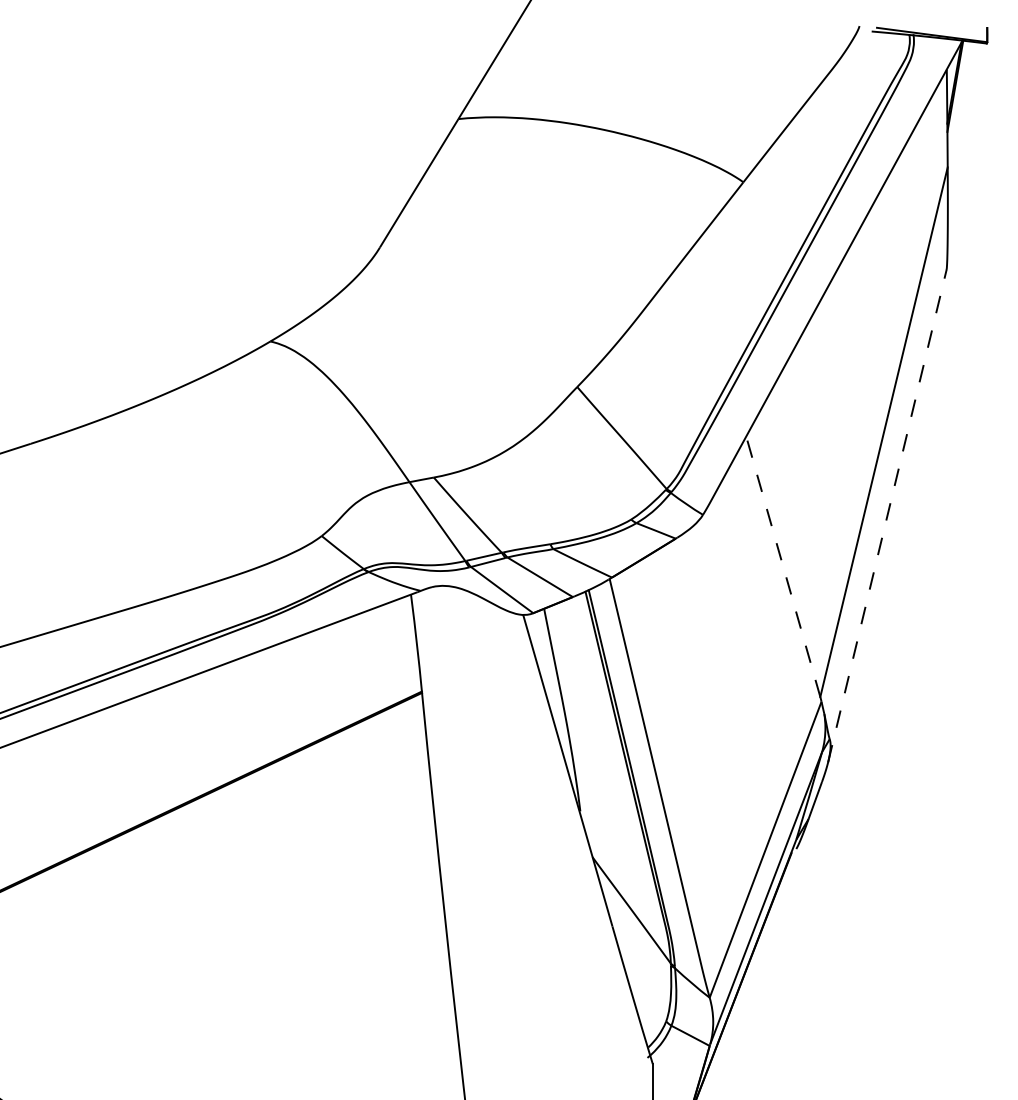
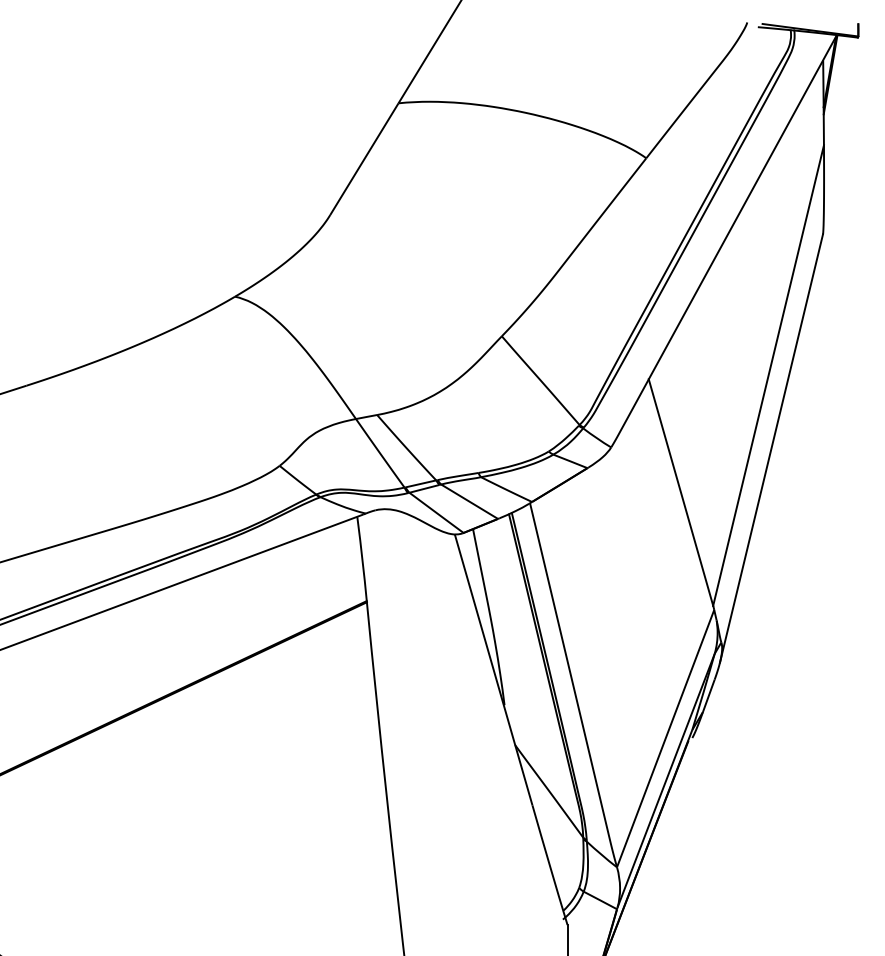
line: (887, 515) -> (771, 448), dashed -> solid
line: (783, 566) -> (681, 492), dashed -> solid

